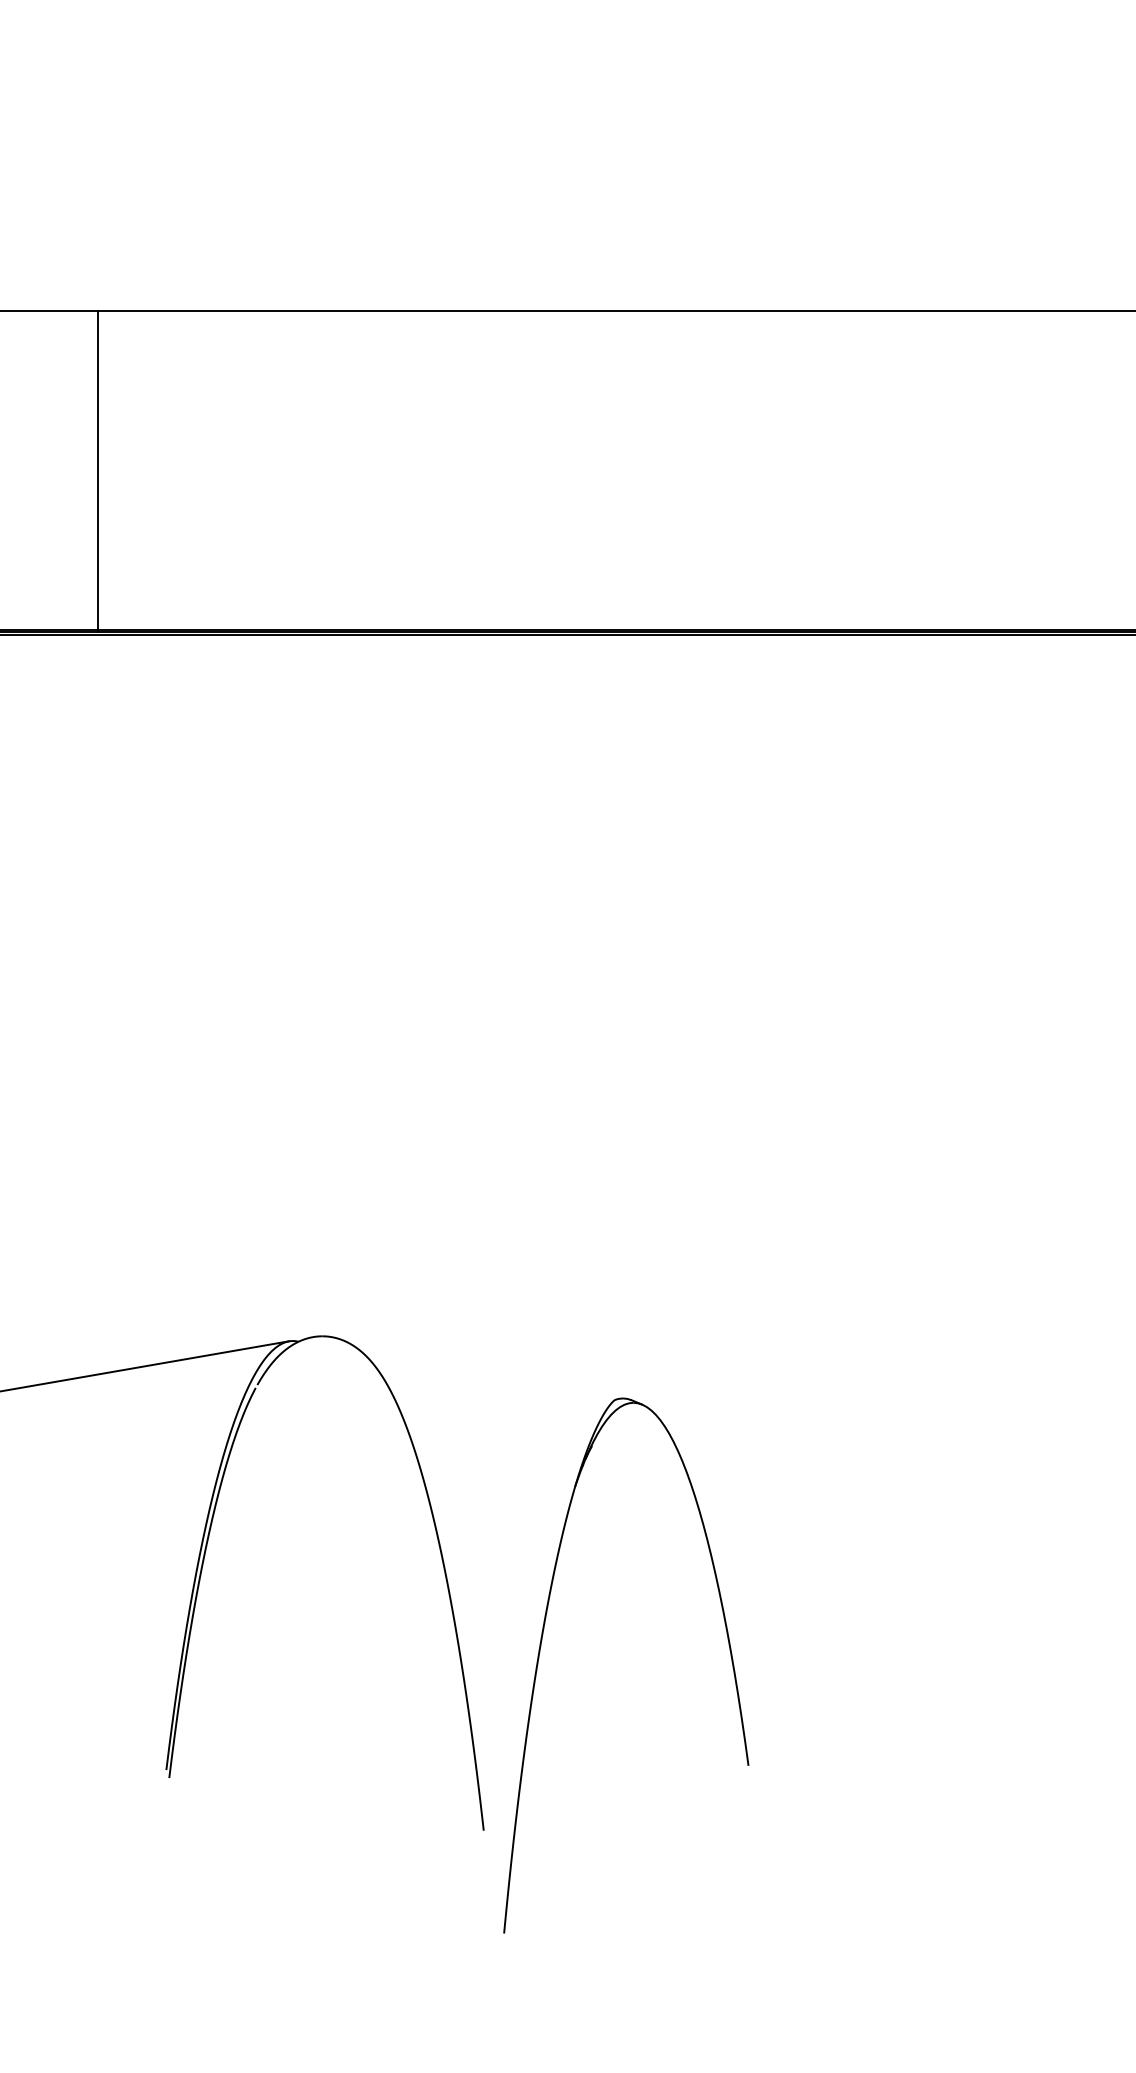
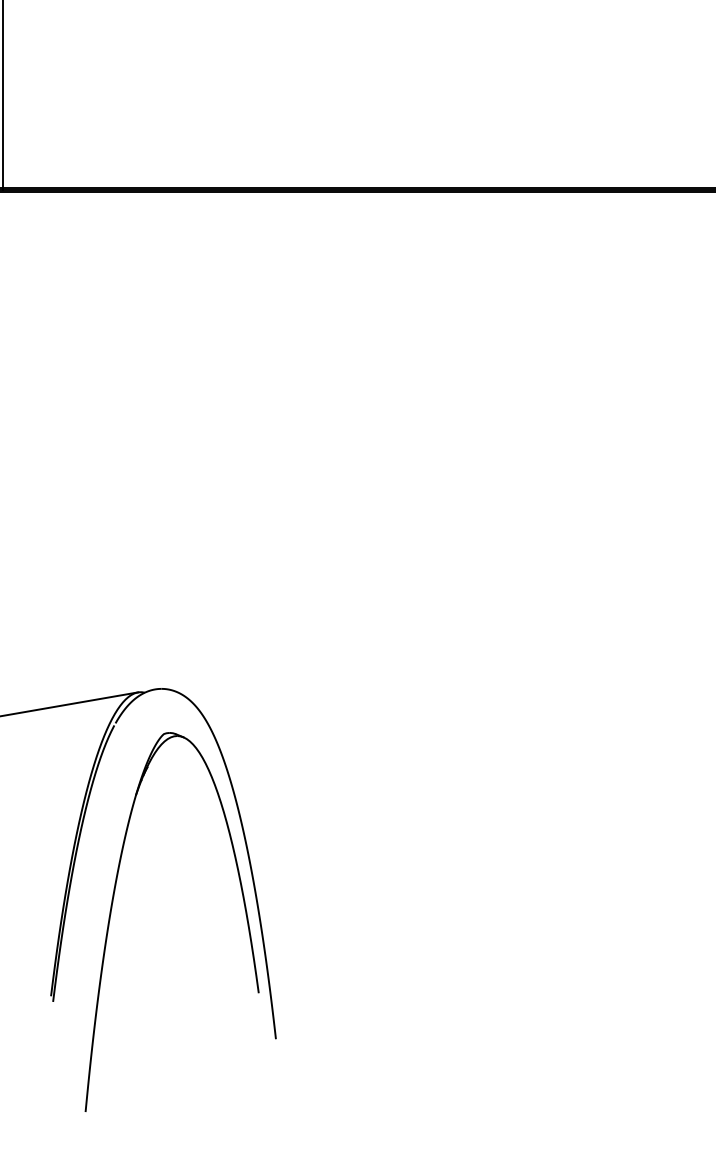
part: (540, 1652) -> (111, 912), moved

